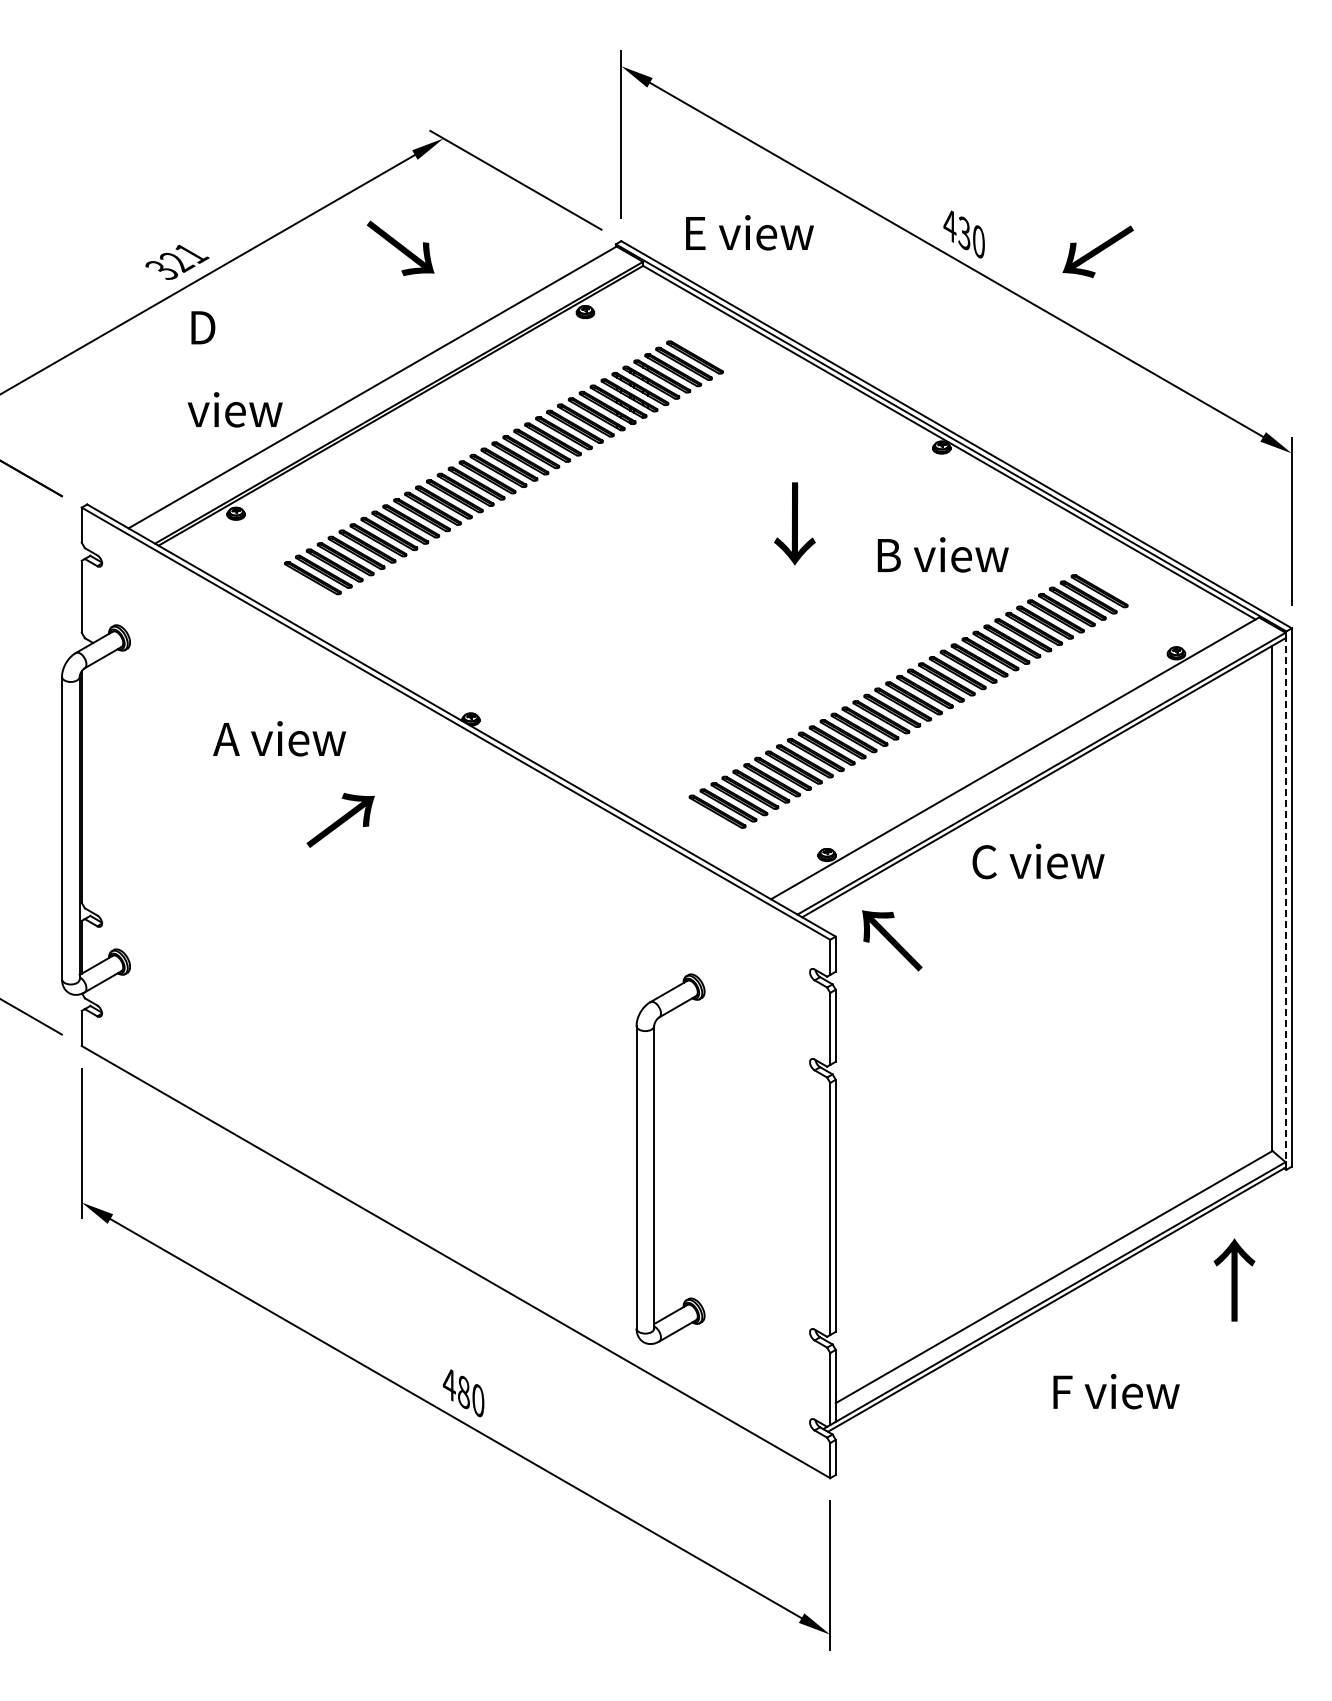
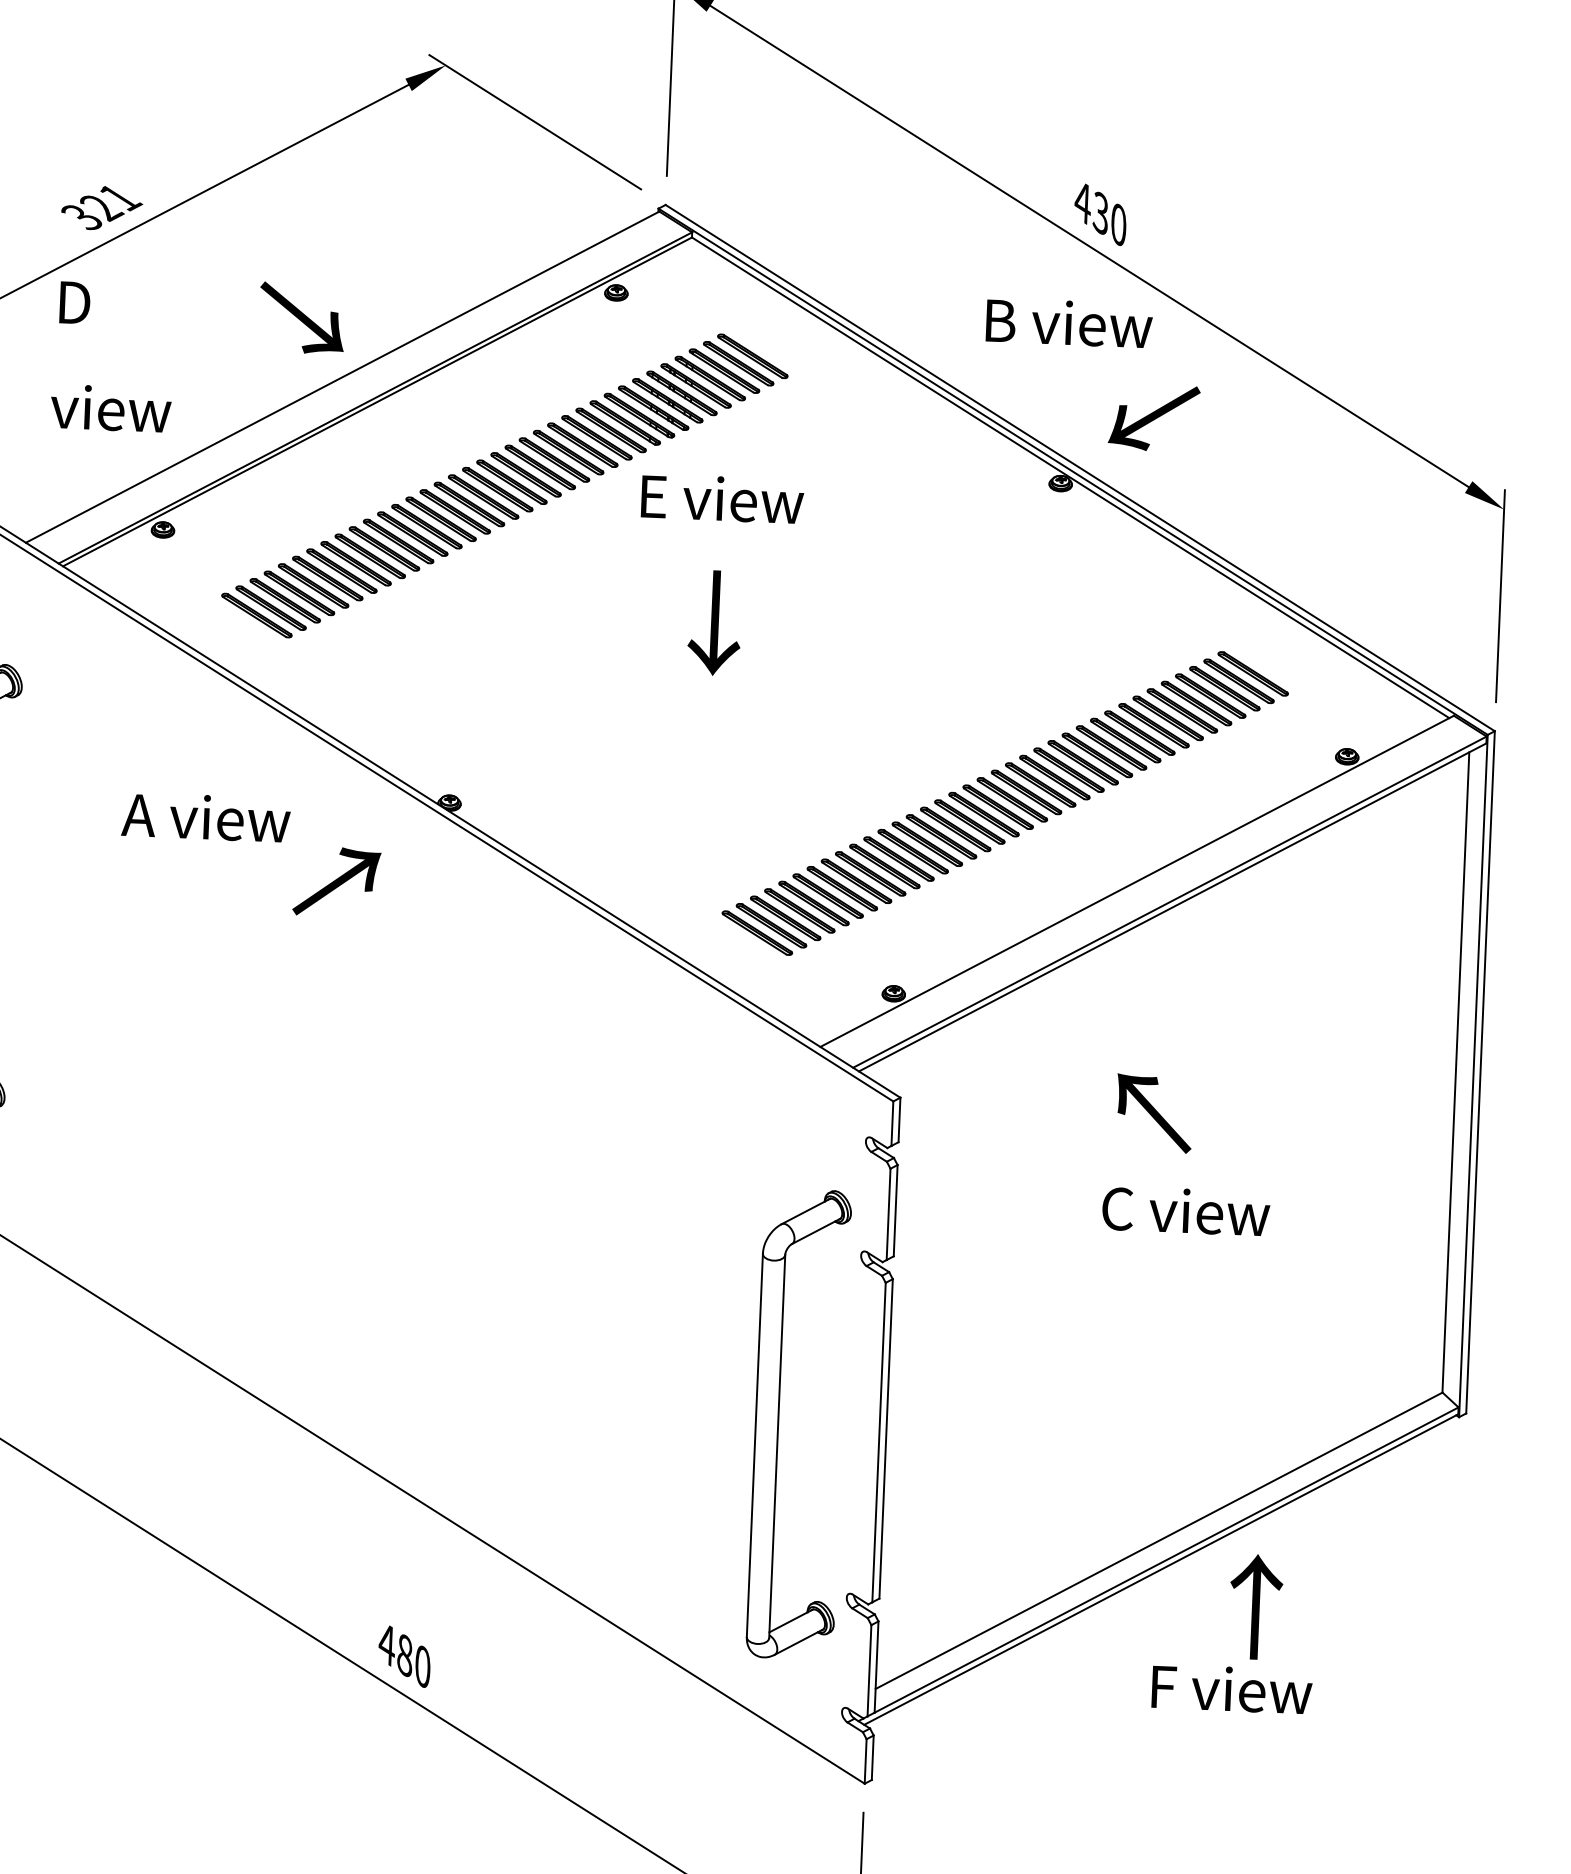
text: (749, 232) -> (722, 498), moved
text: (400, 248) -> (301, 318), moved
text: (1097, 251) -> (1153, 417), moved
text: (234, 369) -> (112, 357), moved
text: (794, 523) -> (714, 622), moved
text: (942, 554) -> (1068, 322), moved
text: (340, 820) -> (336, 882), moved
text: (1038, 861) -> (1186, 1211), moved
line: (1286, 900) -> (1473, 1075), dashed -> solid
text: (892, 940) -> (1154, 1113), moved
part: (654, 1158) -> (778, 1422), moved
text: (1234, 1279) -> (1255, 1606), moved

